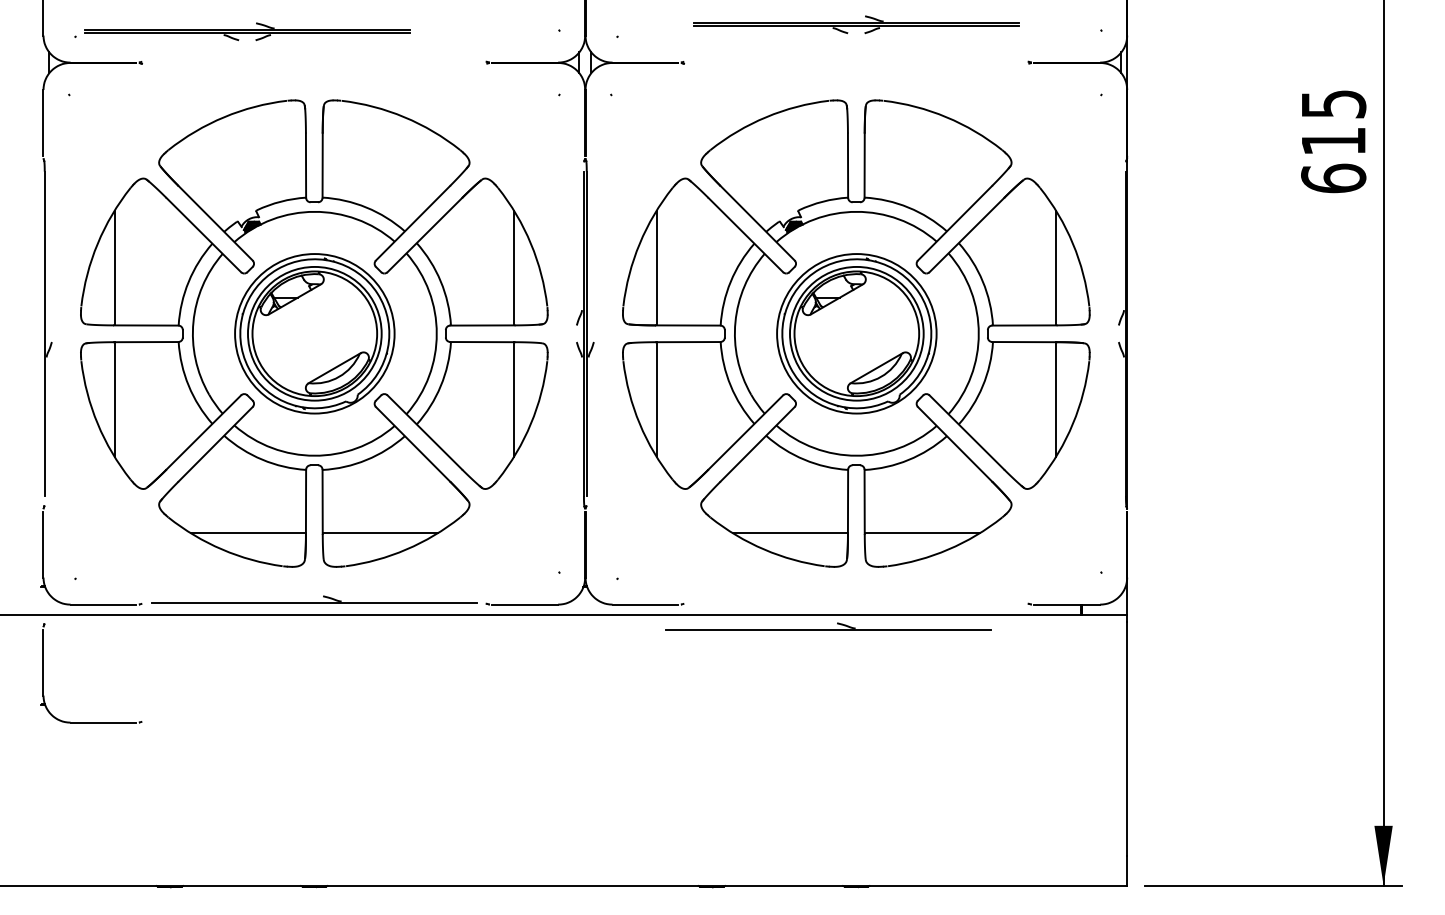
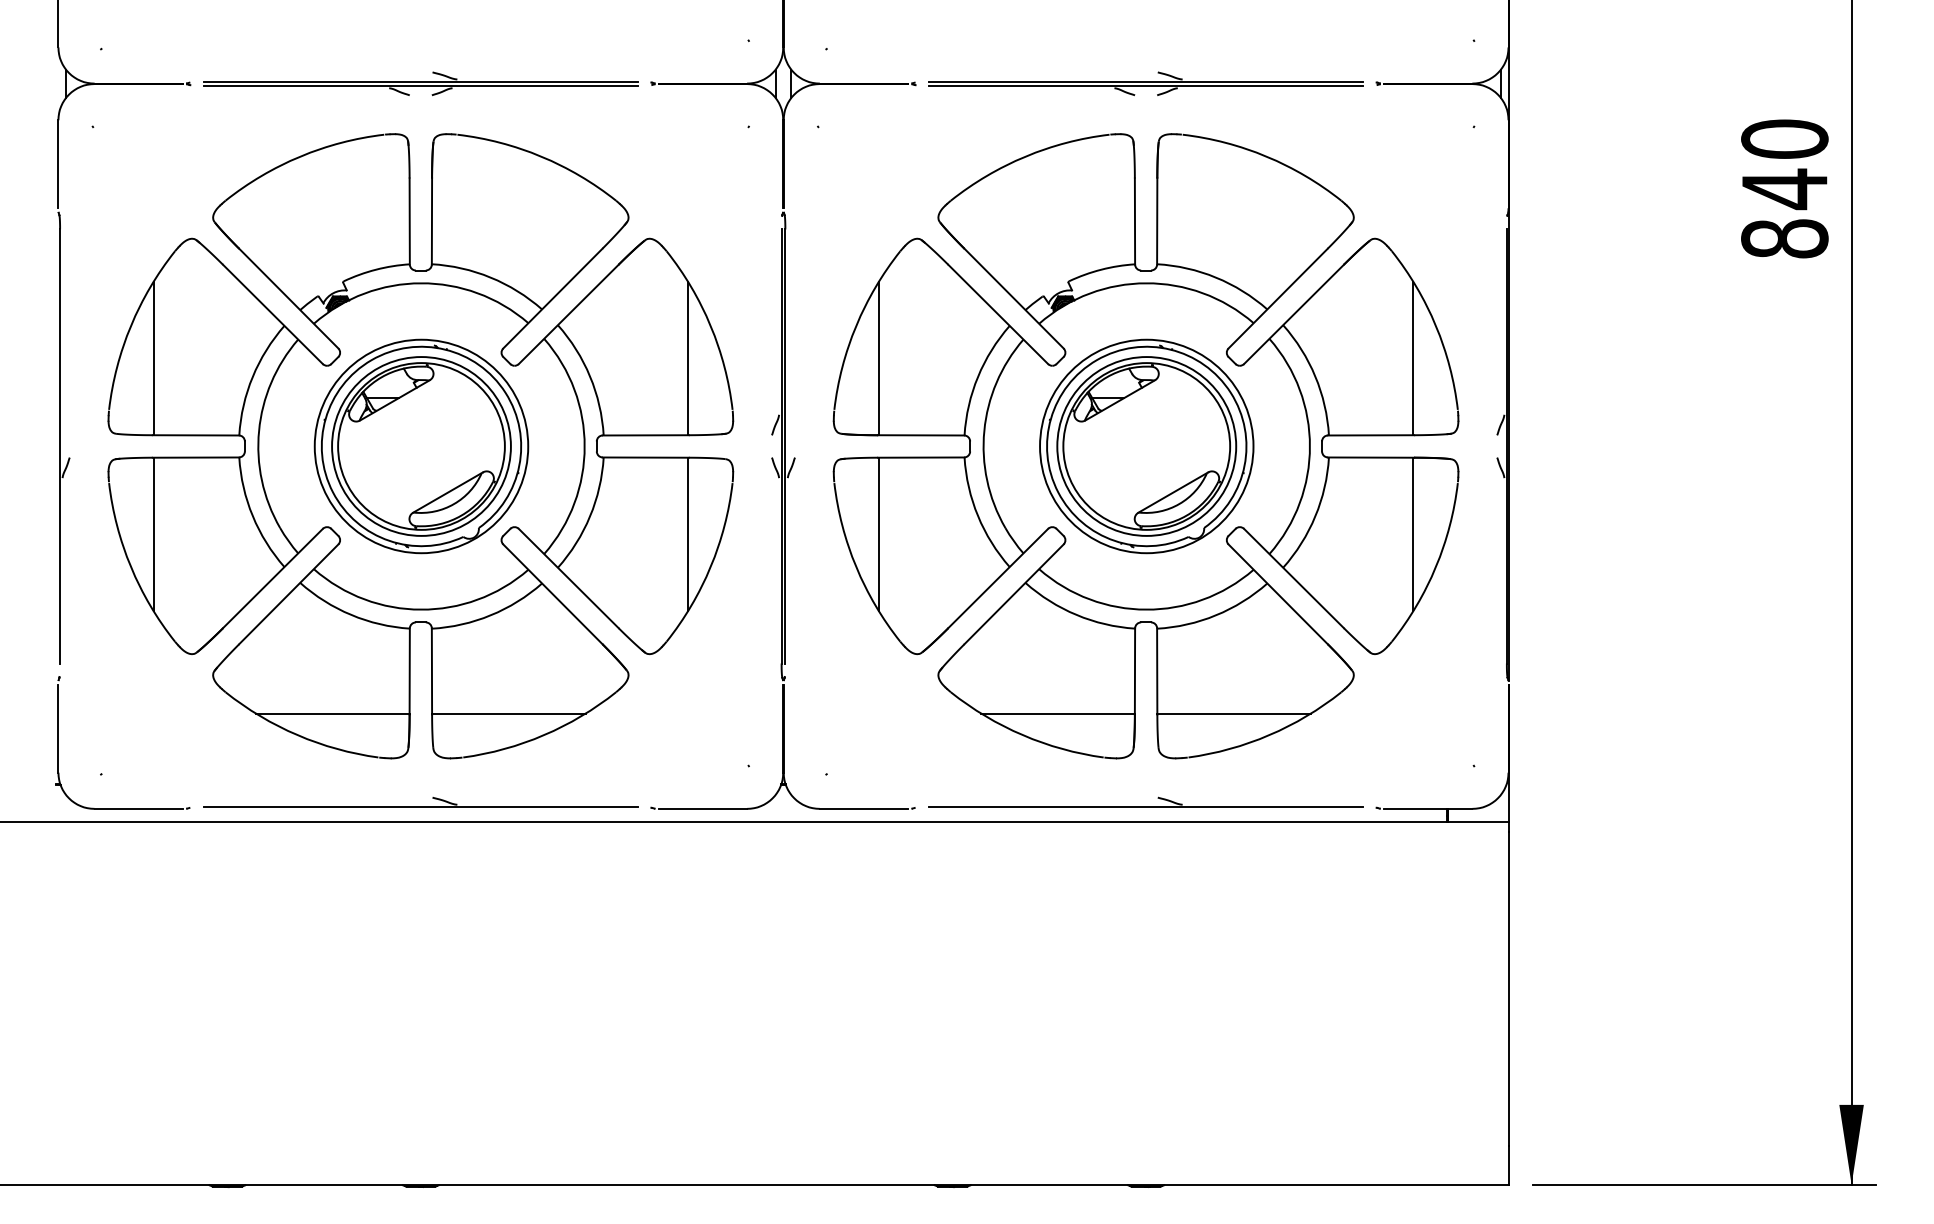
part: (856, 24) -> (1146, 83), moved
part: (247, 31) -> (421, 83), moved
text: (1333, 141) -> (1784, 189), 615 -> 840
part: (828, 626) -> (1146, 802), moved
part: (43, 673) -> (58, 901), removed

